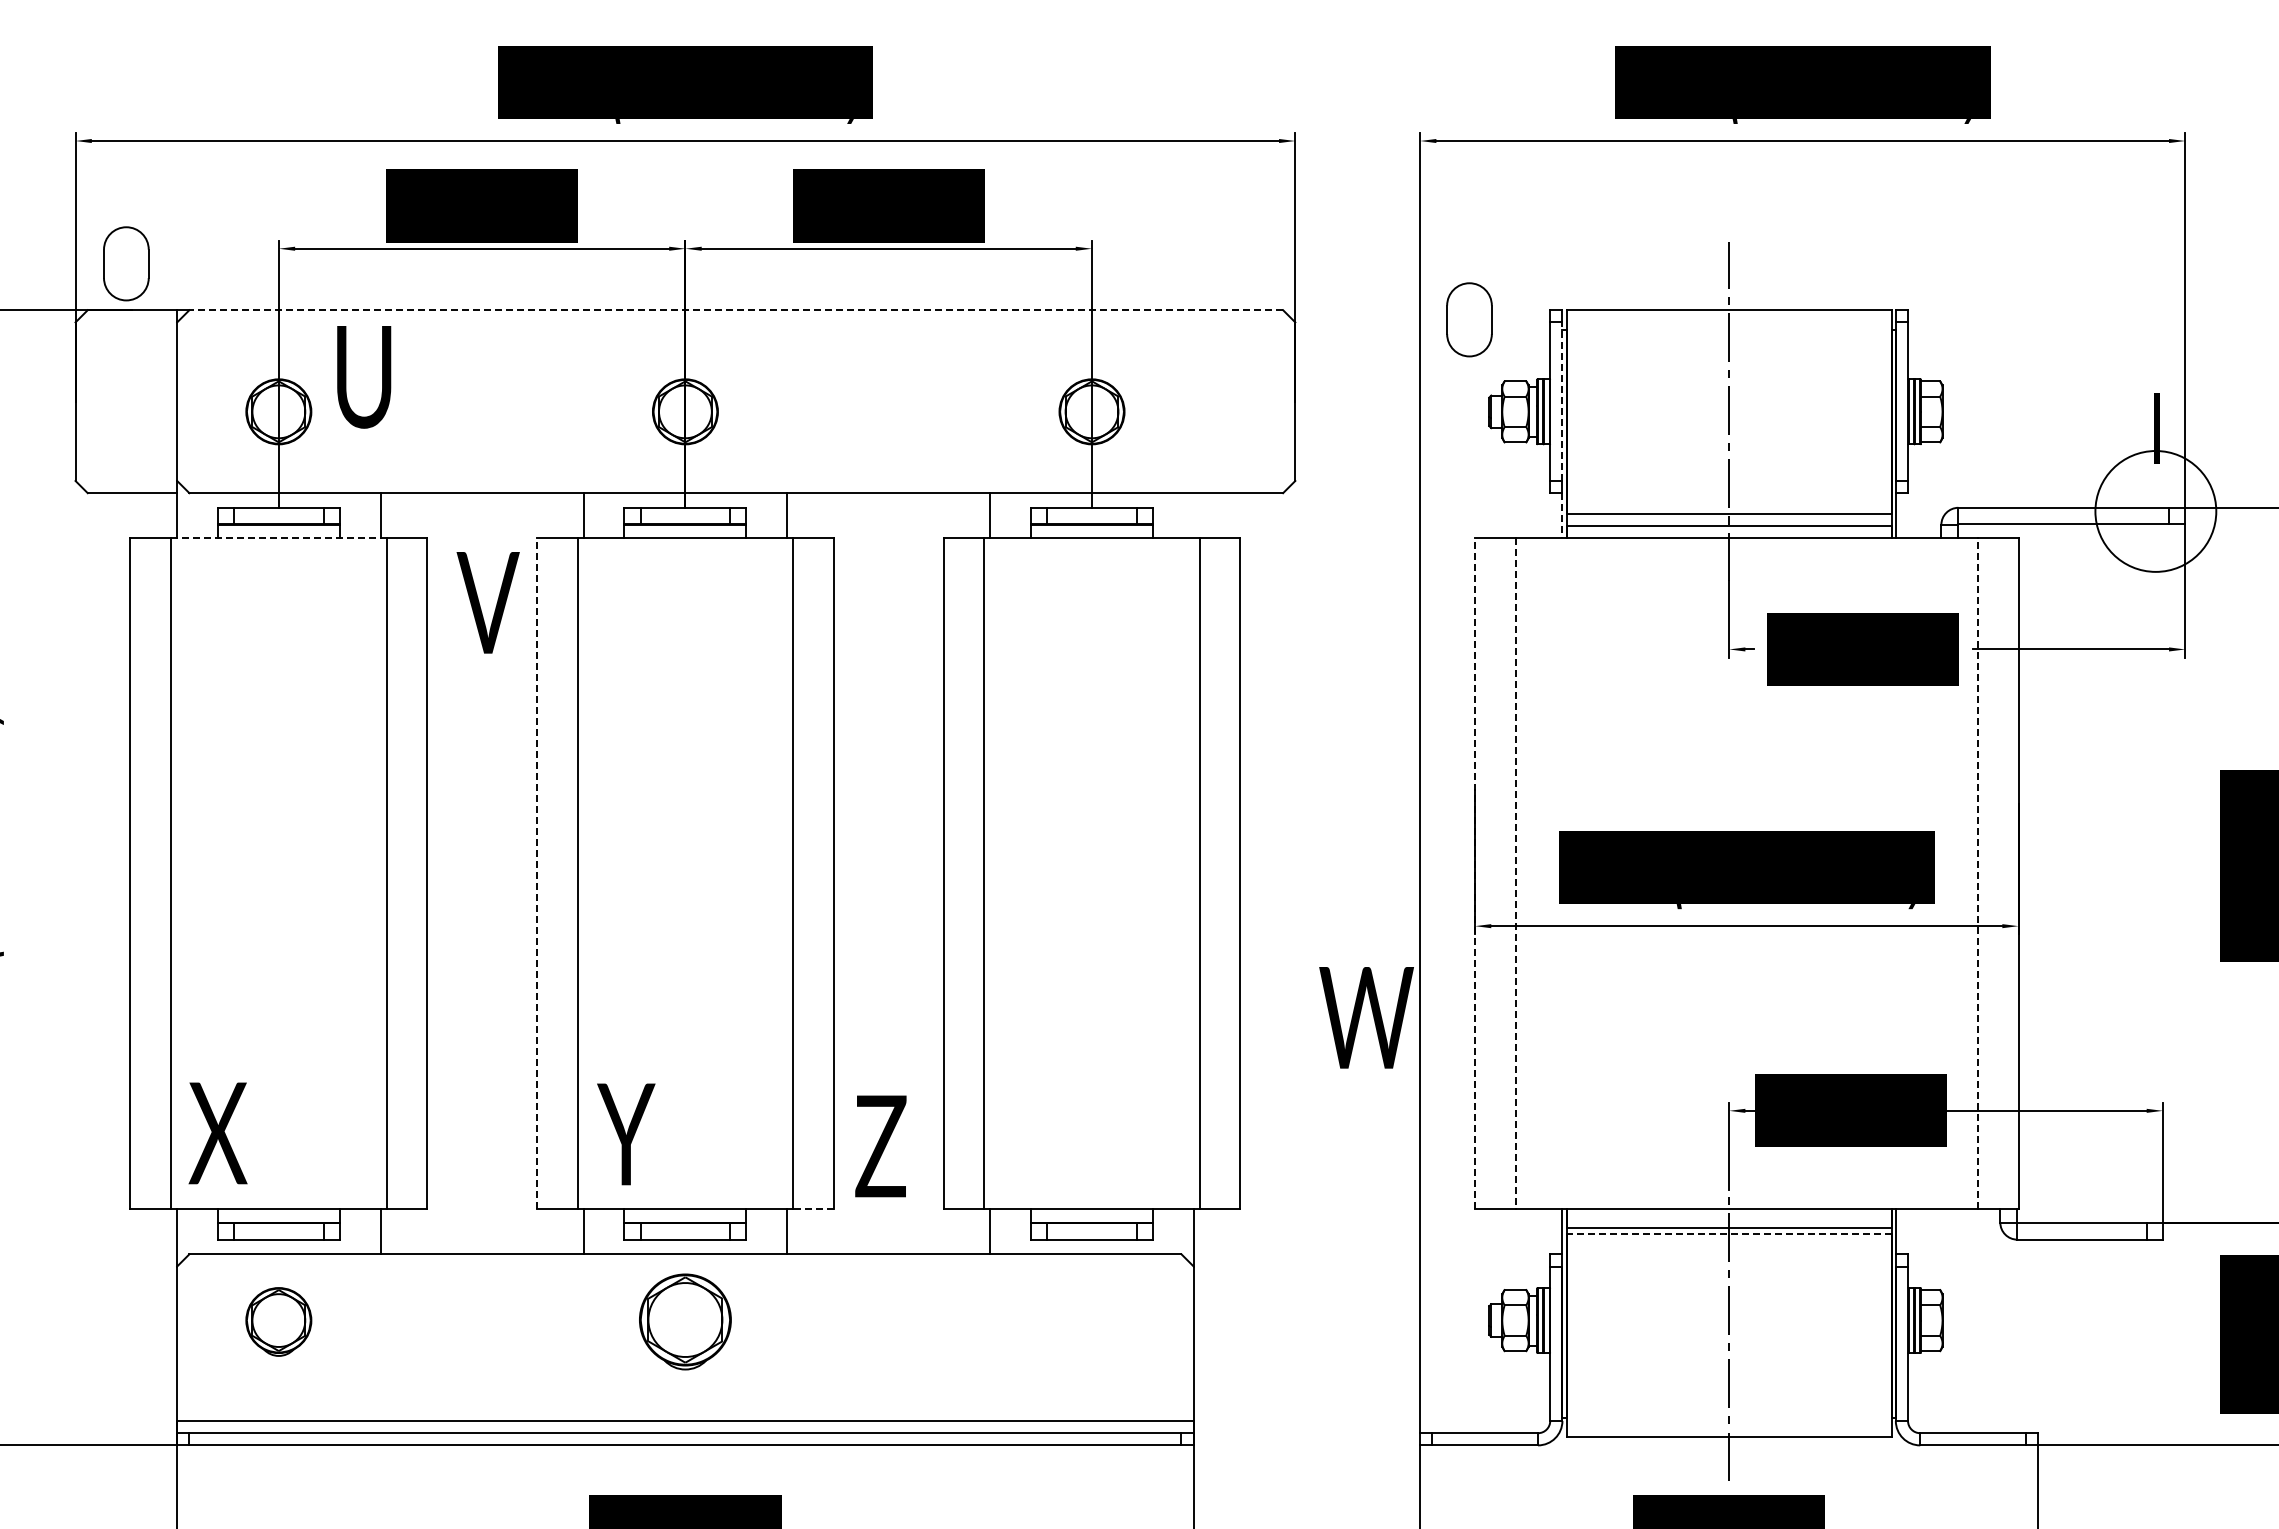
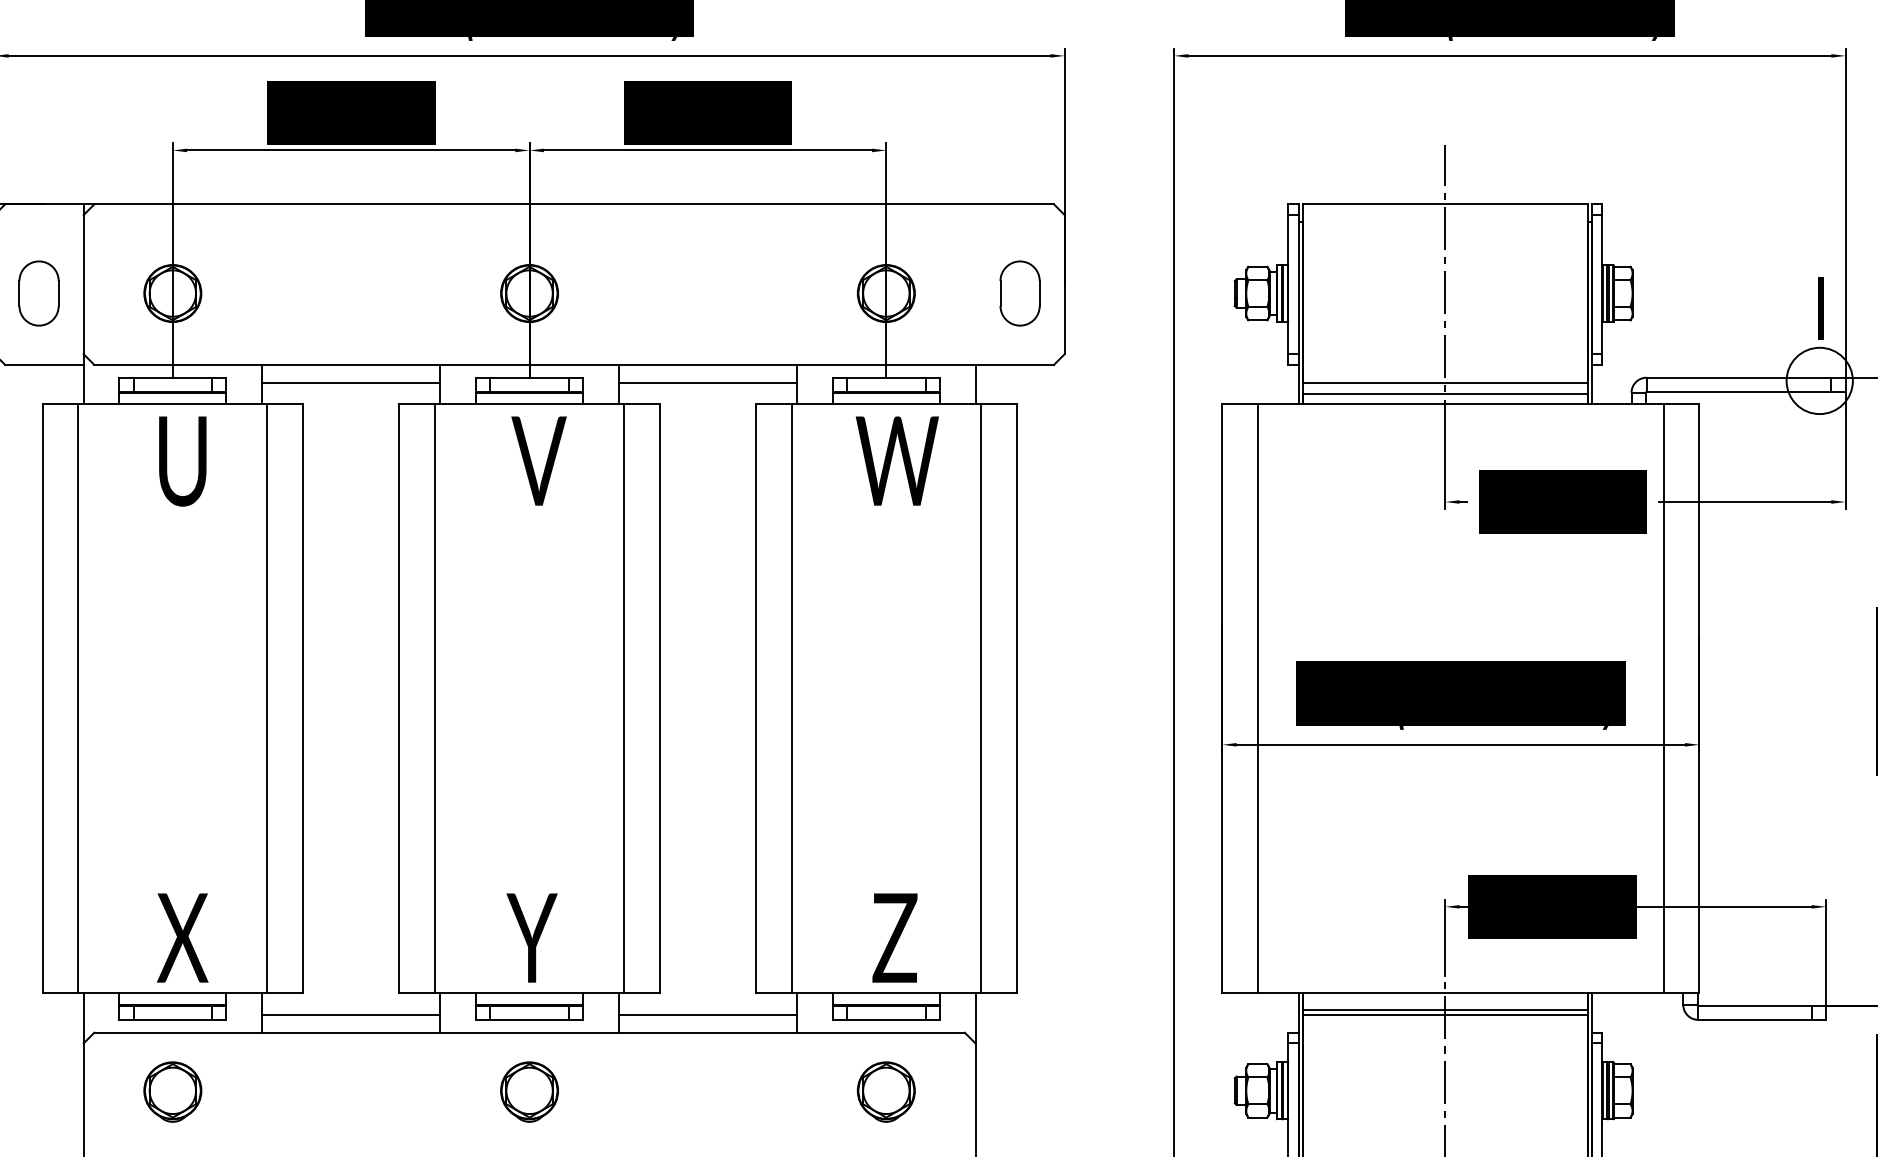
part: (126, 263) -> (39, 293), moved
line: (736, 310) -> (574, 204), dashed -> solid
part: (1469, 319) -> (1020, 293), moved
text: (364, 377) -> (183, 461), moved
line: (1562, 401) -> (1299, 284), dashed -> solid
circle: (2155, 511) -> (1819, 380), size x0.62
line: (481, 513) -> (350, 382), added
line: (888, 513) -> (707, 382), added
line: (1193, 515) -> (975, 384), added
line: (1562, 515) -> (1299, 384), dashed -> solid
line: (278, 538) -> (172, 404), dashed -> solid
text: (487, 602) -> (538, 460), moved
line: (537, 873) -> (399, 698), dashed -> solid
line: (1475, 873) -> (1222, 698), dashed -> solid
line: (1977, 873) -> (1663, 698), dashed -> solid
line: (1515, 874) -> (1257, 699), dashed -> solid
text: (1366, 1017) -> (897, 460), moved
text: (217, 1133) -> (182, 938), moved
text: (626, 1134) -> (532, 938), moved
text: (880, 1146) -> (894, 938), moved
line: (813, 1209) -> (641, 993), dashed -> solid
line: (481, 1233) -> (350, 1014), added
line: (888, 1233) -> (707, 1014), added
line: (1729, 1233) -> (1445, 1014), dashed -> solid
part: (685, 1321) -> (529, 1091), size x0.71
part: (1091, 1321) -> (885, 1091), added

